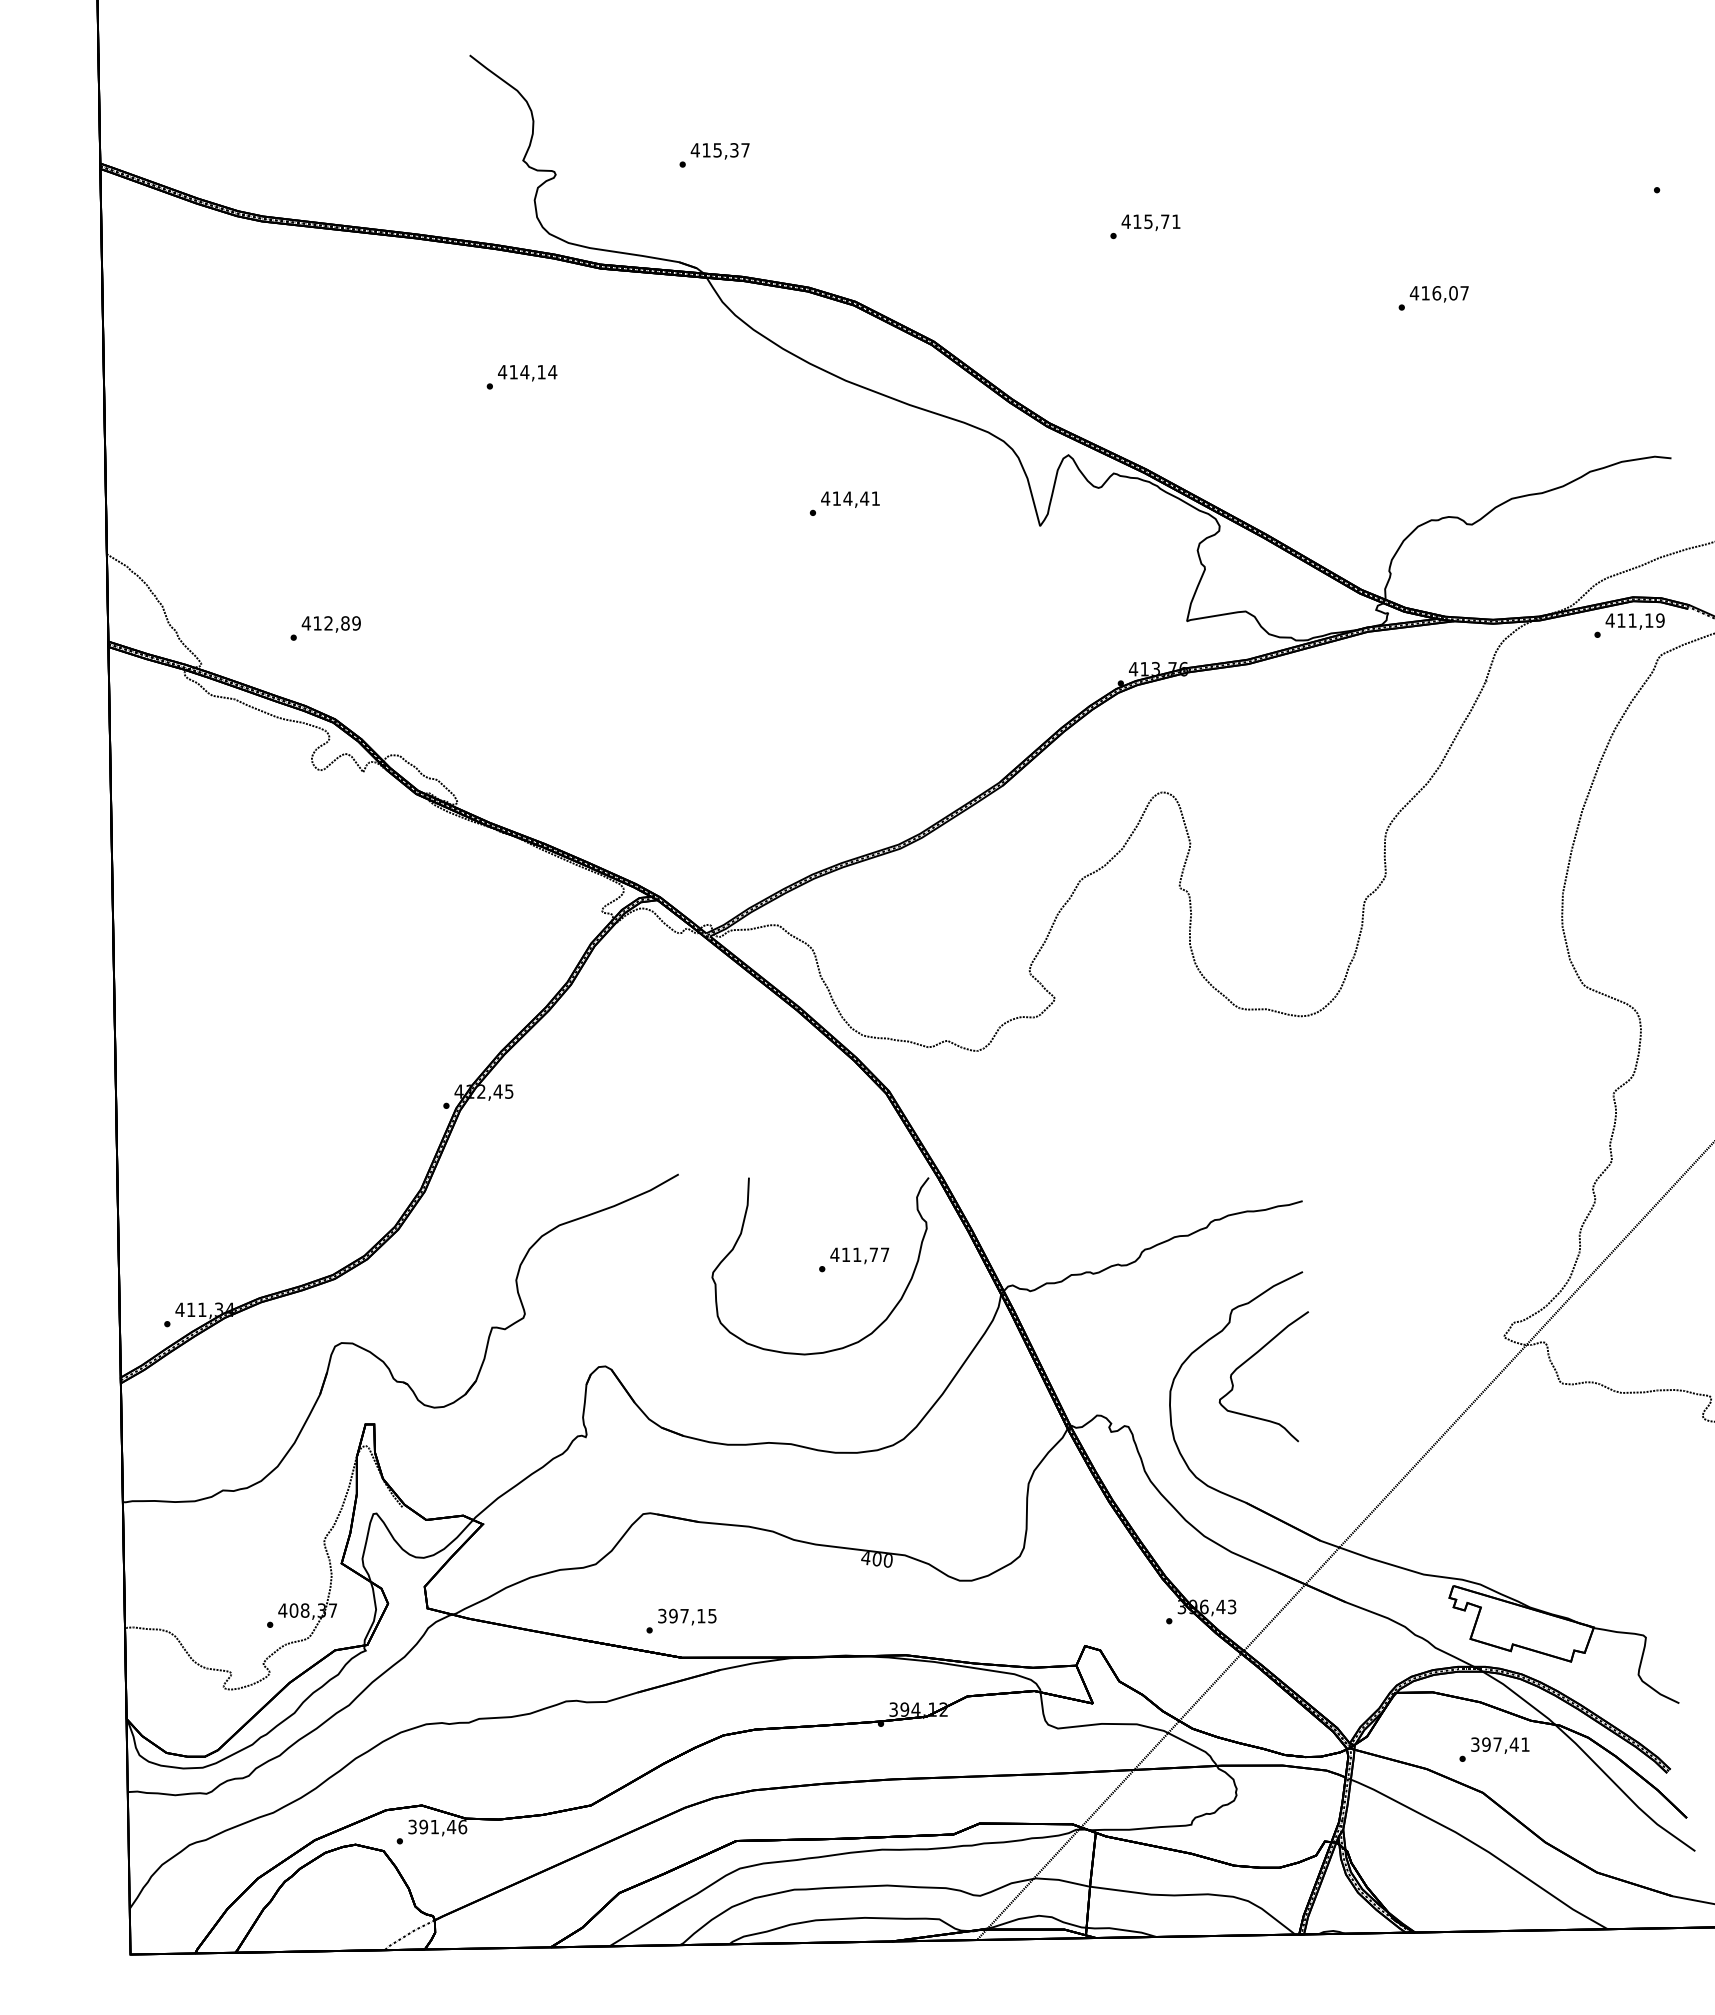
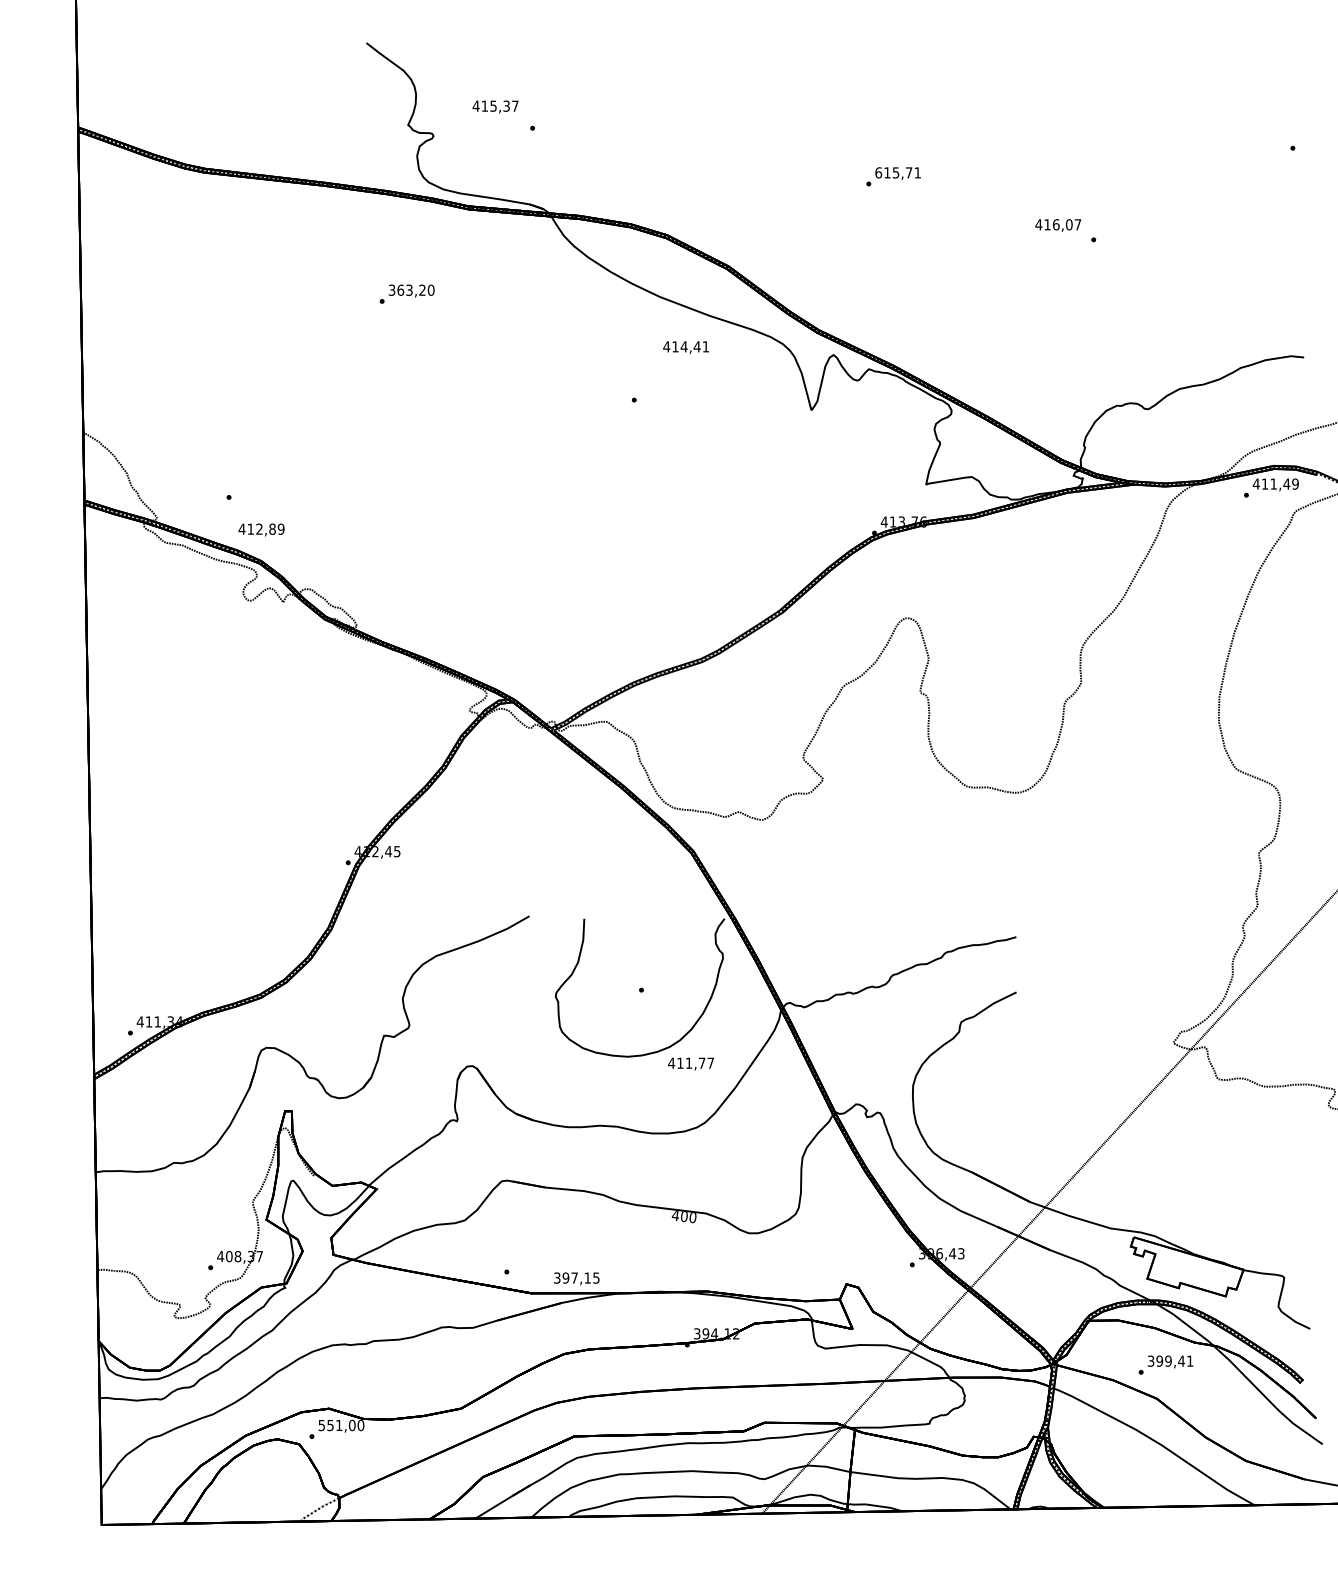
text: (719, 151) -> (494, 107), moved
text: (1125, 221) -> (878, 172), 415,71 -> 615,71
text: (1438, 294) -> (1057, 225), moved
text: (527, 371) -> (411, 289), 414,14 -> 363,20
text: (850, 499) -> (686, 347), moved
text: (1648, 620) -> (1286, 484), 411,19 -> 411,49
text: (330, 624) -> (260, 530), moved
text: (859, 1255) -> (690, 1063), moved
curve: (1251, 1358) -> (976, 1059), removed
text: (687, 1616) -> (576, 1278), moved
text: (1497, 1744) -> (1168, 1361), 397,41 -> 399,41
text: (437, 1826) -> (341, 1425), 391,46 -> 551,00

